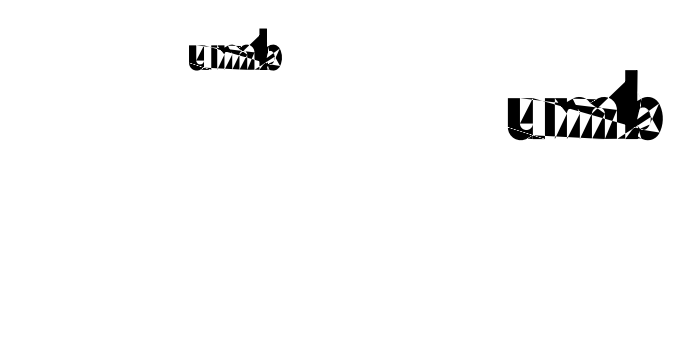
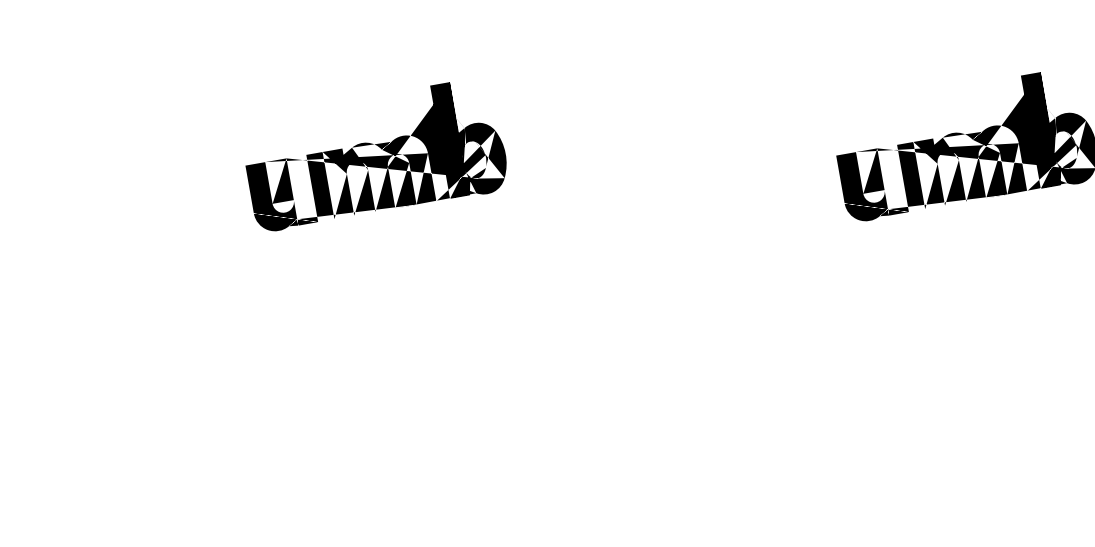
part: (235, 49) -> (374, 154), size x1.67

